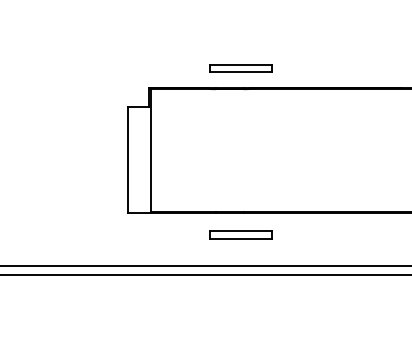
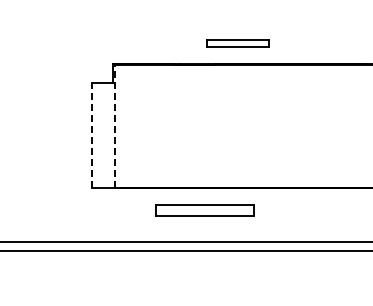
part: (240, 68) -> (237, 44), moved
line: (150, 150) -> (114, 126), solid -> dashed
line: (127, 159) -> (91, 135), solid -> dashed
part: (240, 234) -> (204, 210), size x1.6

